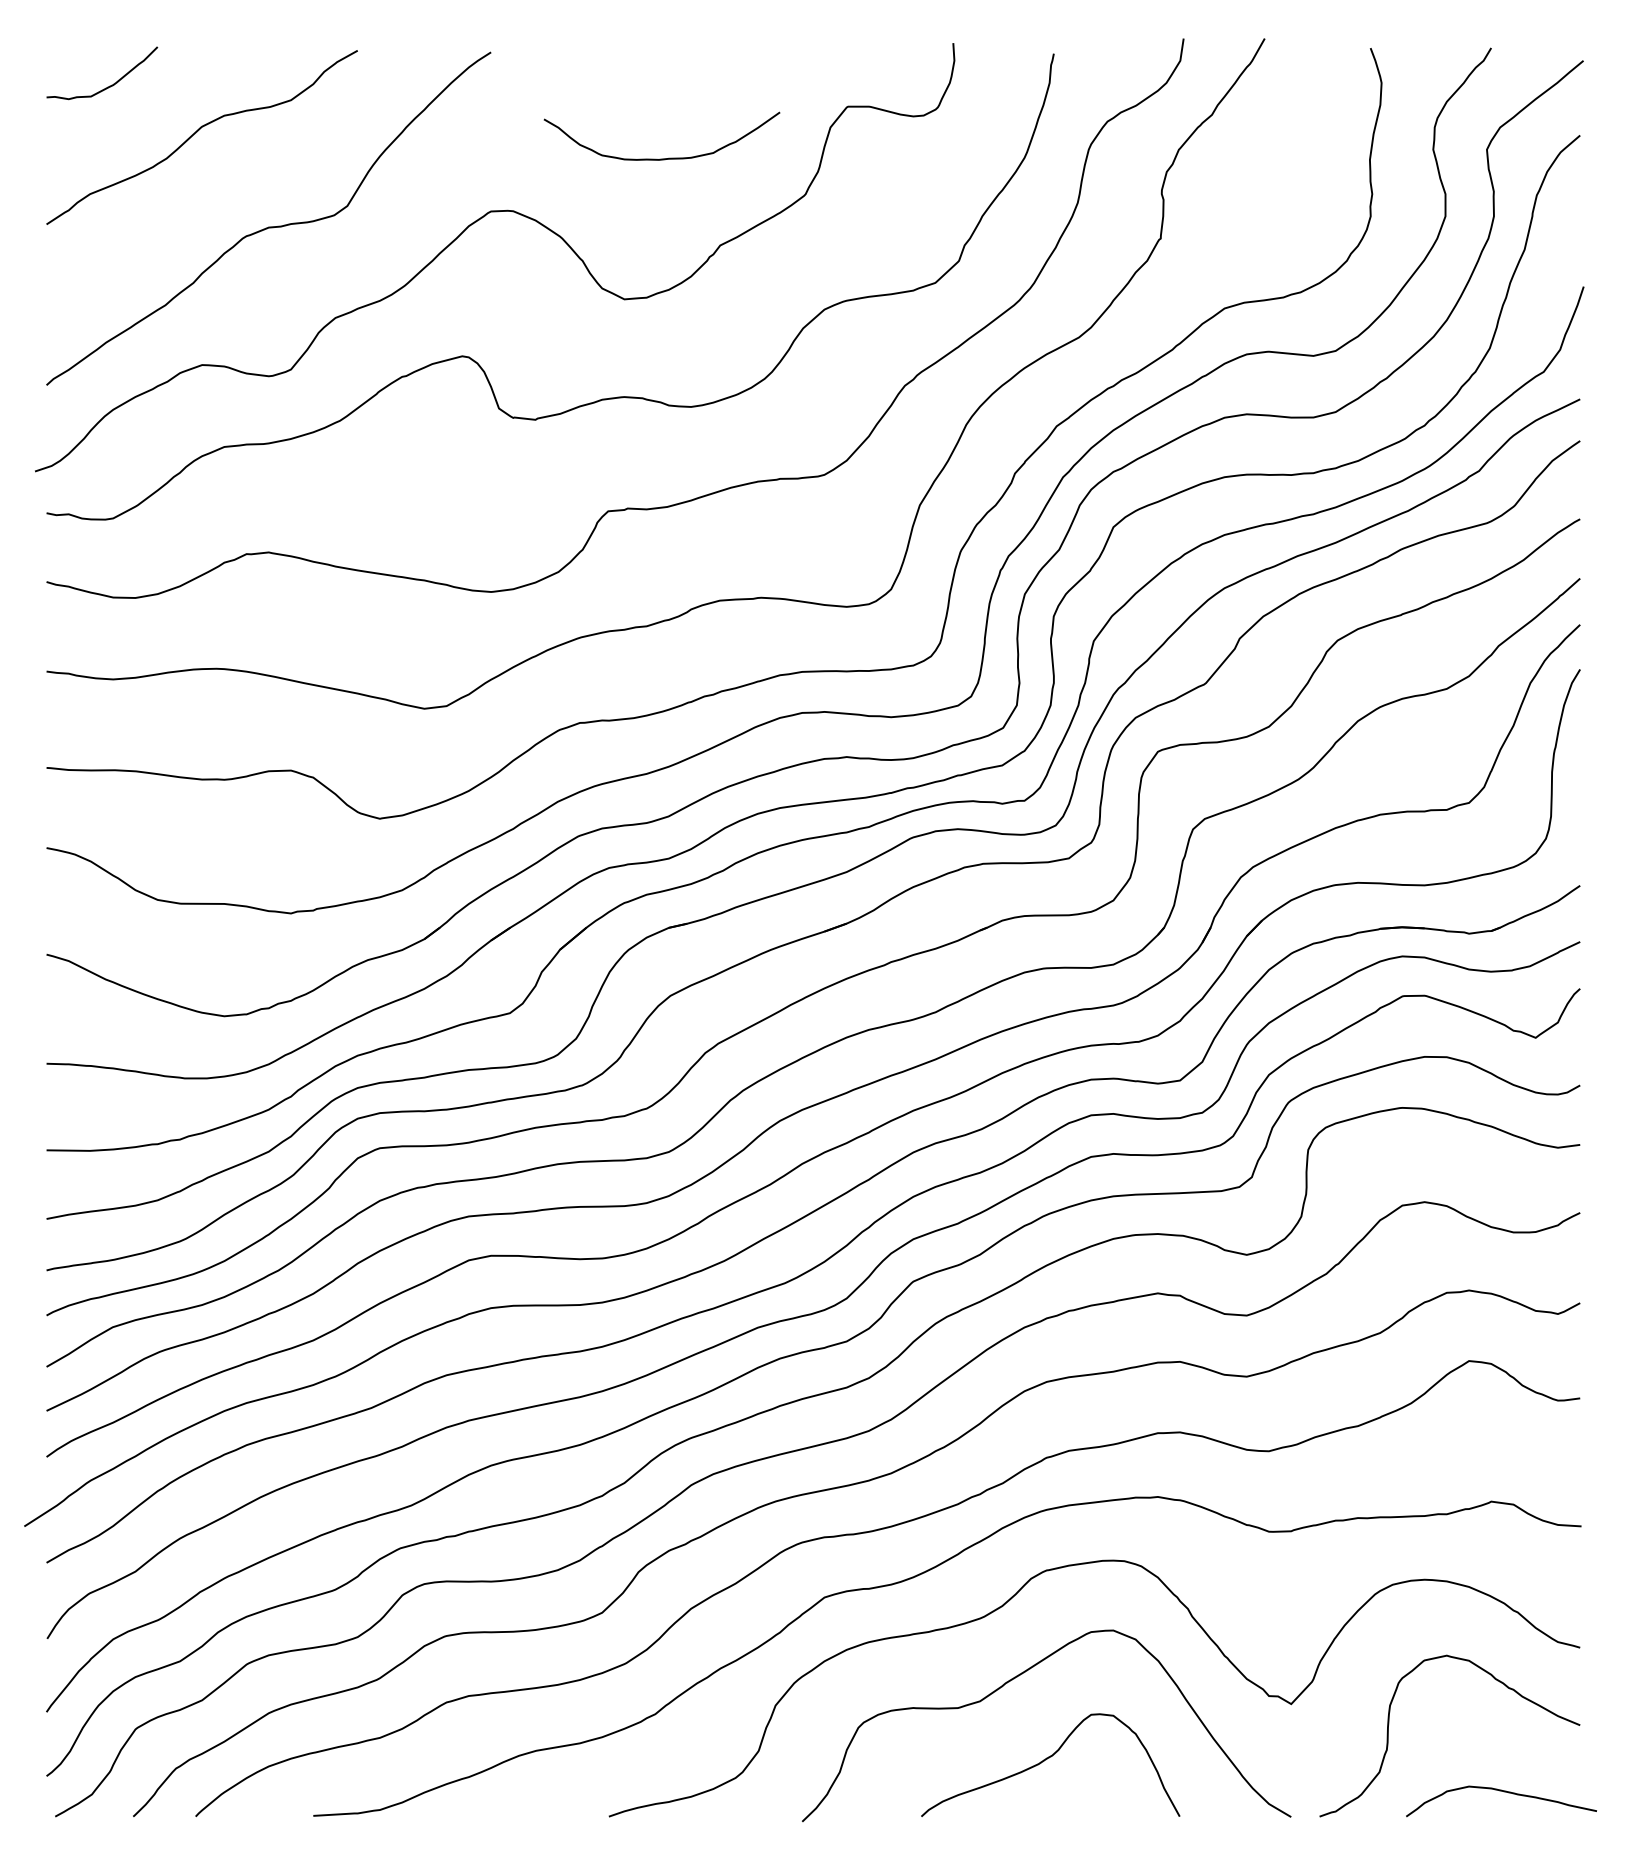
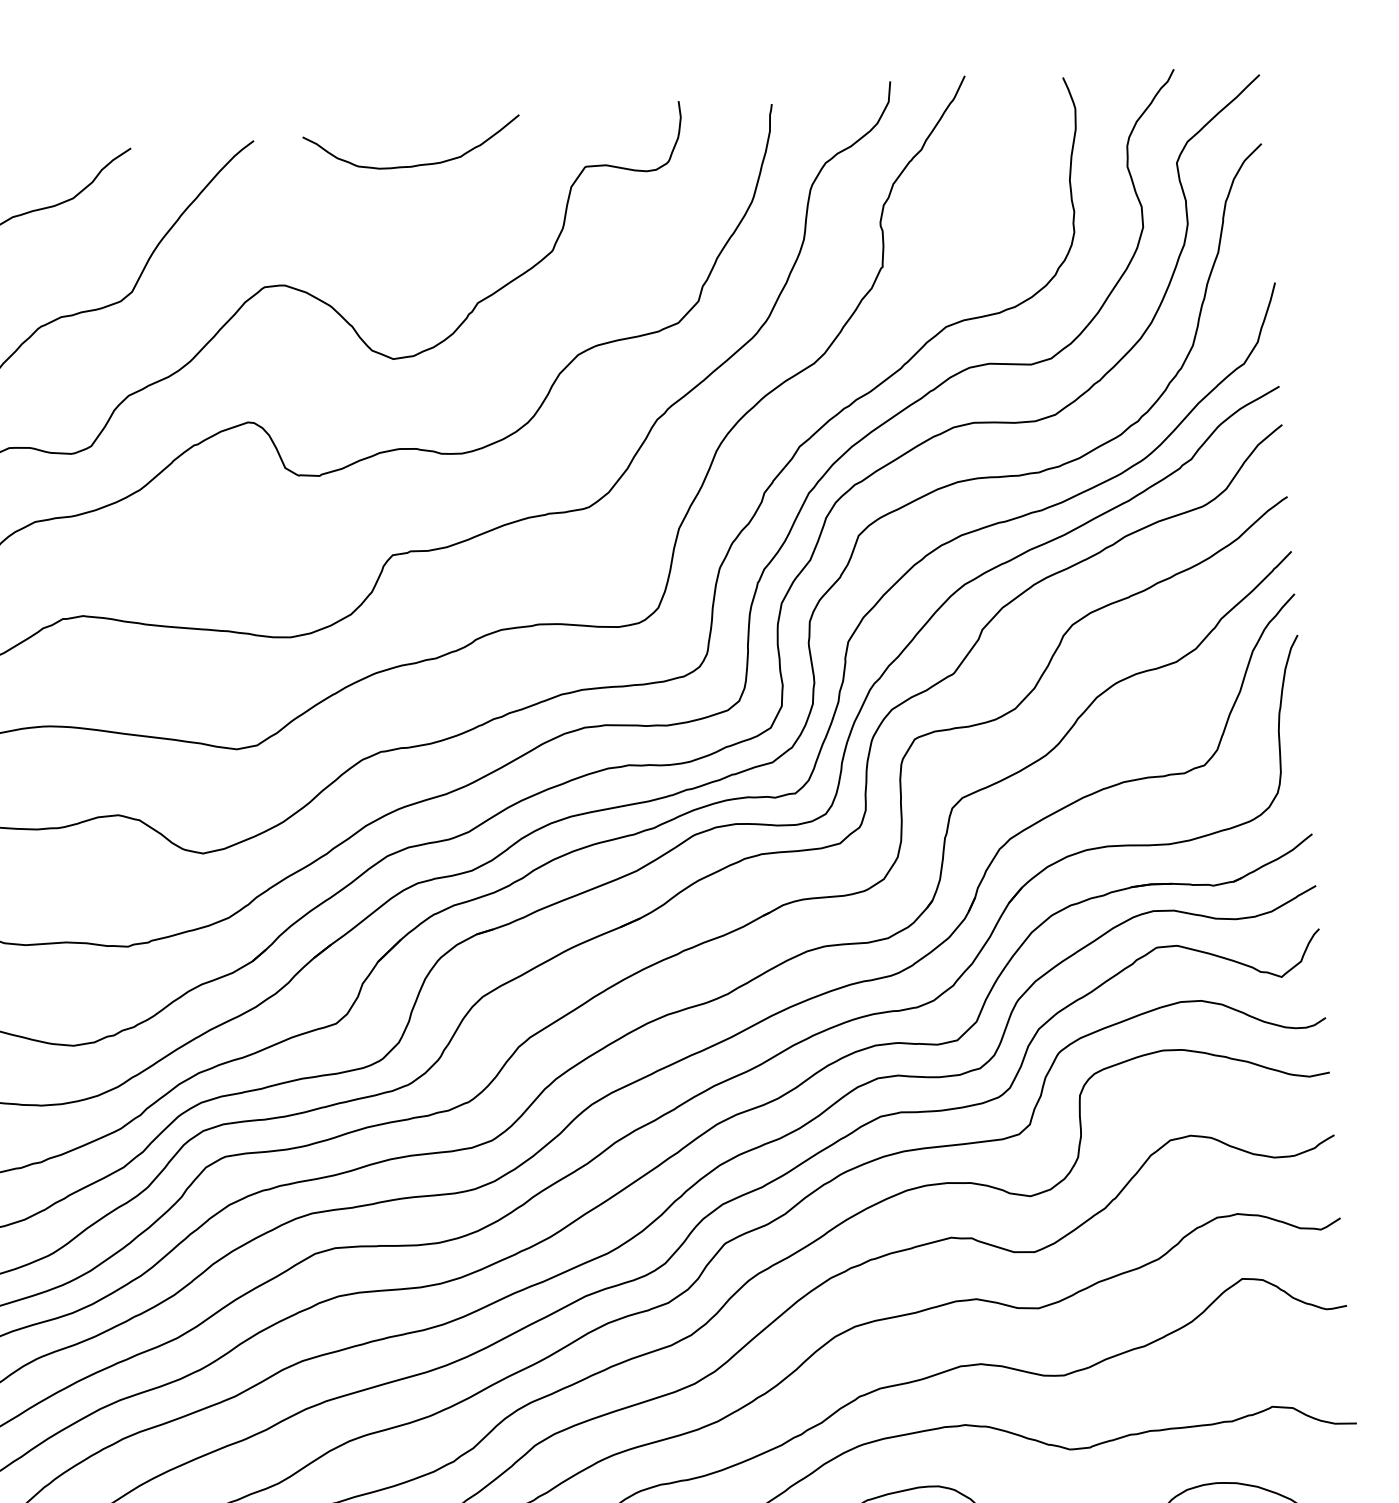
curve: (661, 158) -> (413, 165), moved

